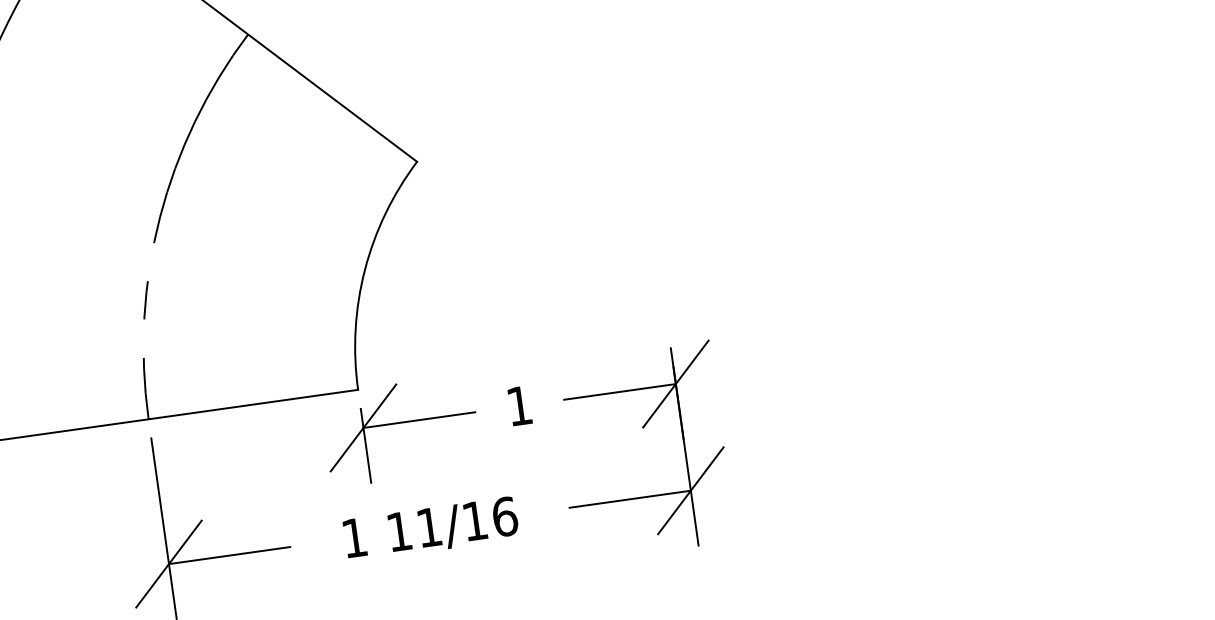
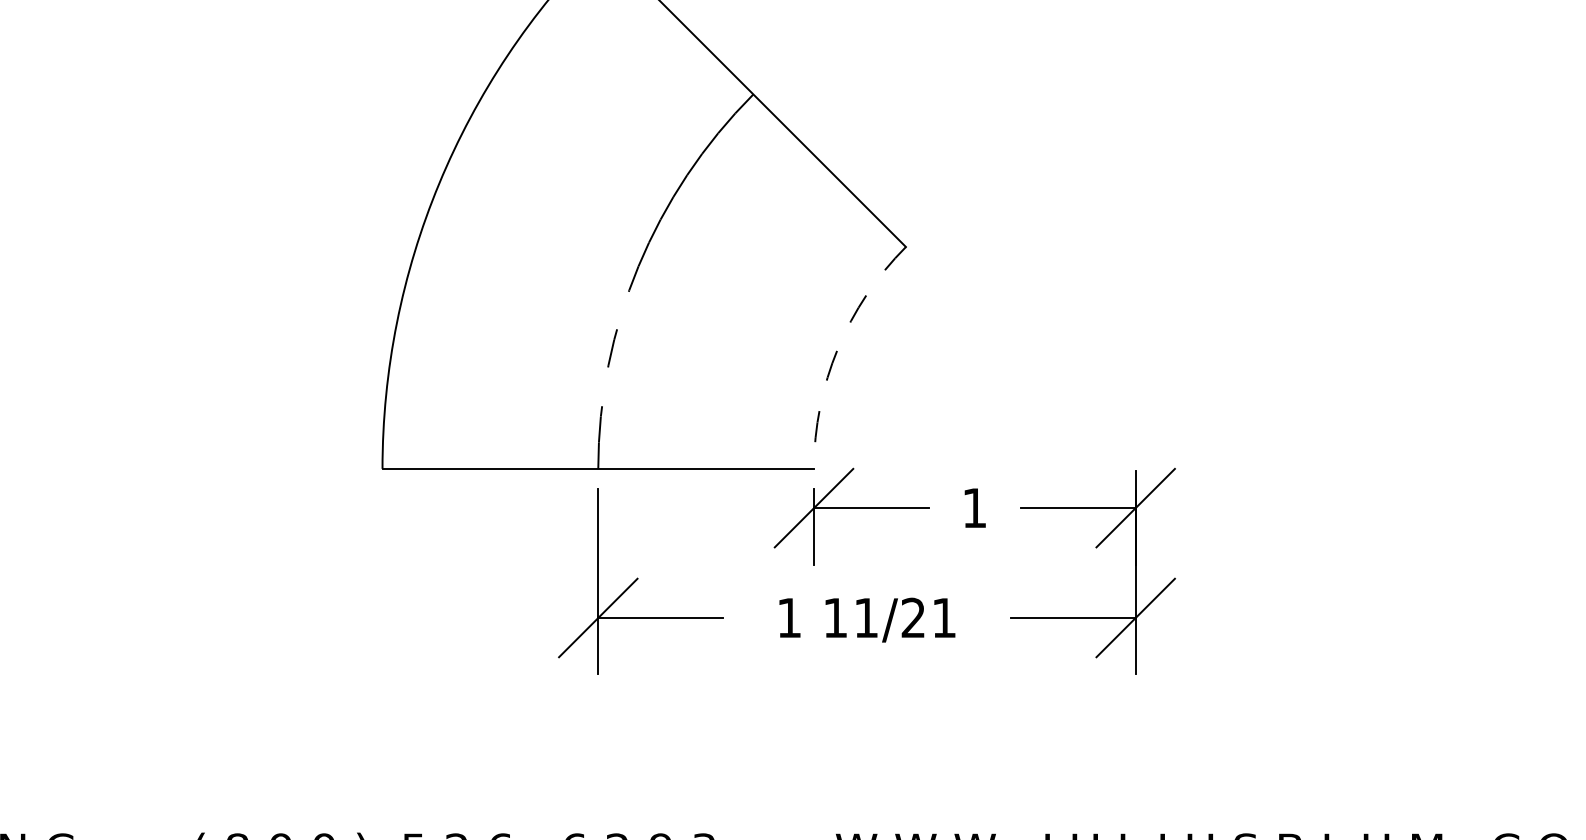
arc: (364, 269) -> (837, 348), solid -> dashed
text: (489, 518) -> (928, 617), 11/16 -> 11/21

